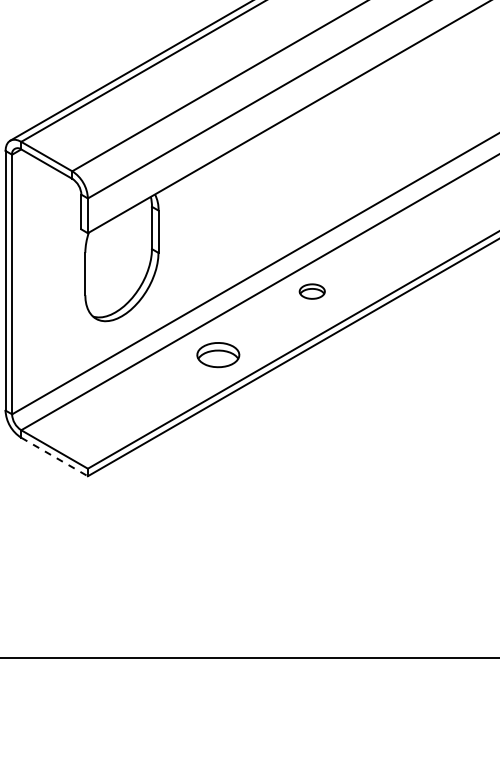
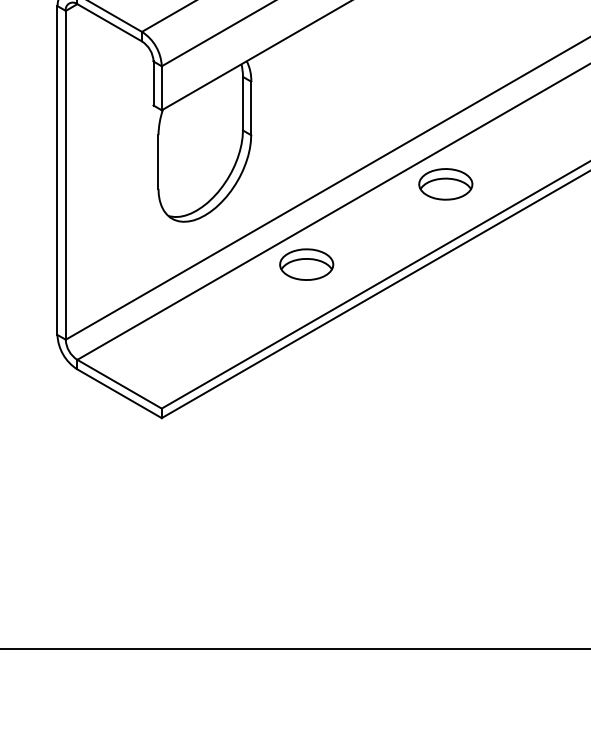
part: (312, 291) -> (446, 184), size x1.67
part: (218, 355) -> (306, 265), moved
line: (55, 457) -> (120, 394), dashed -> solid

